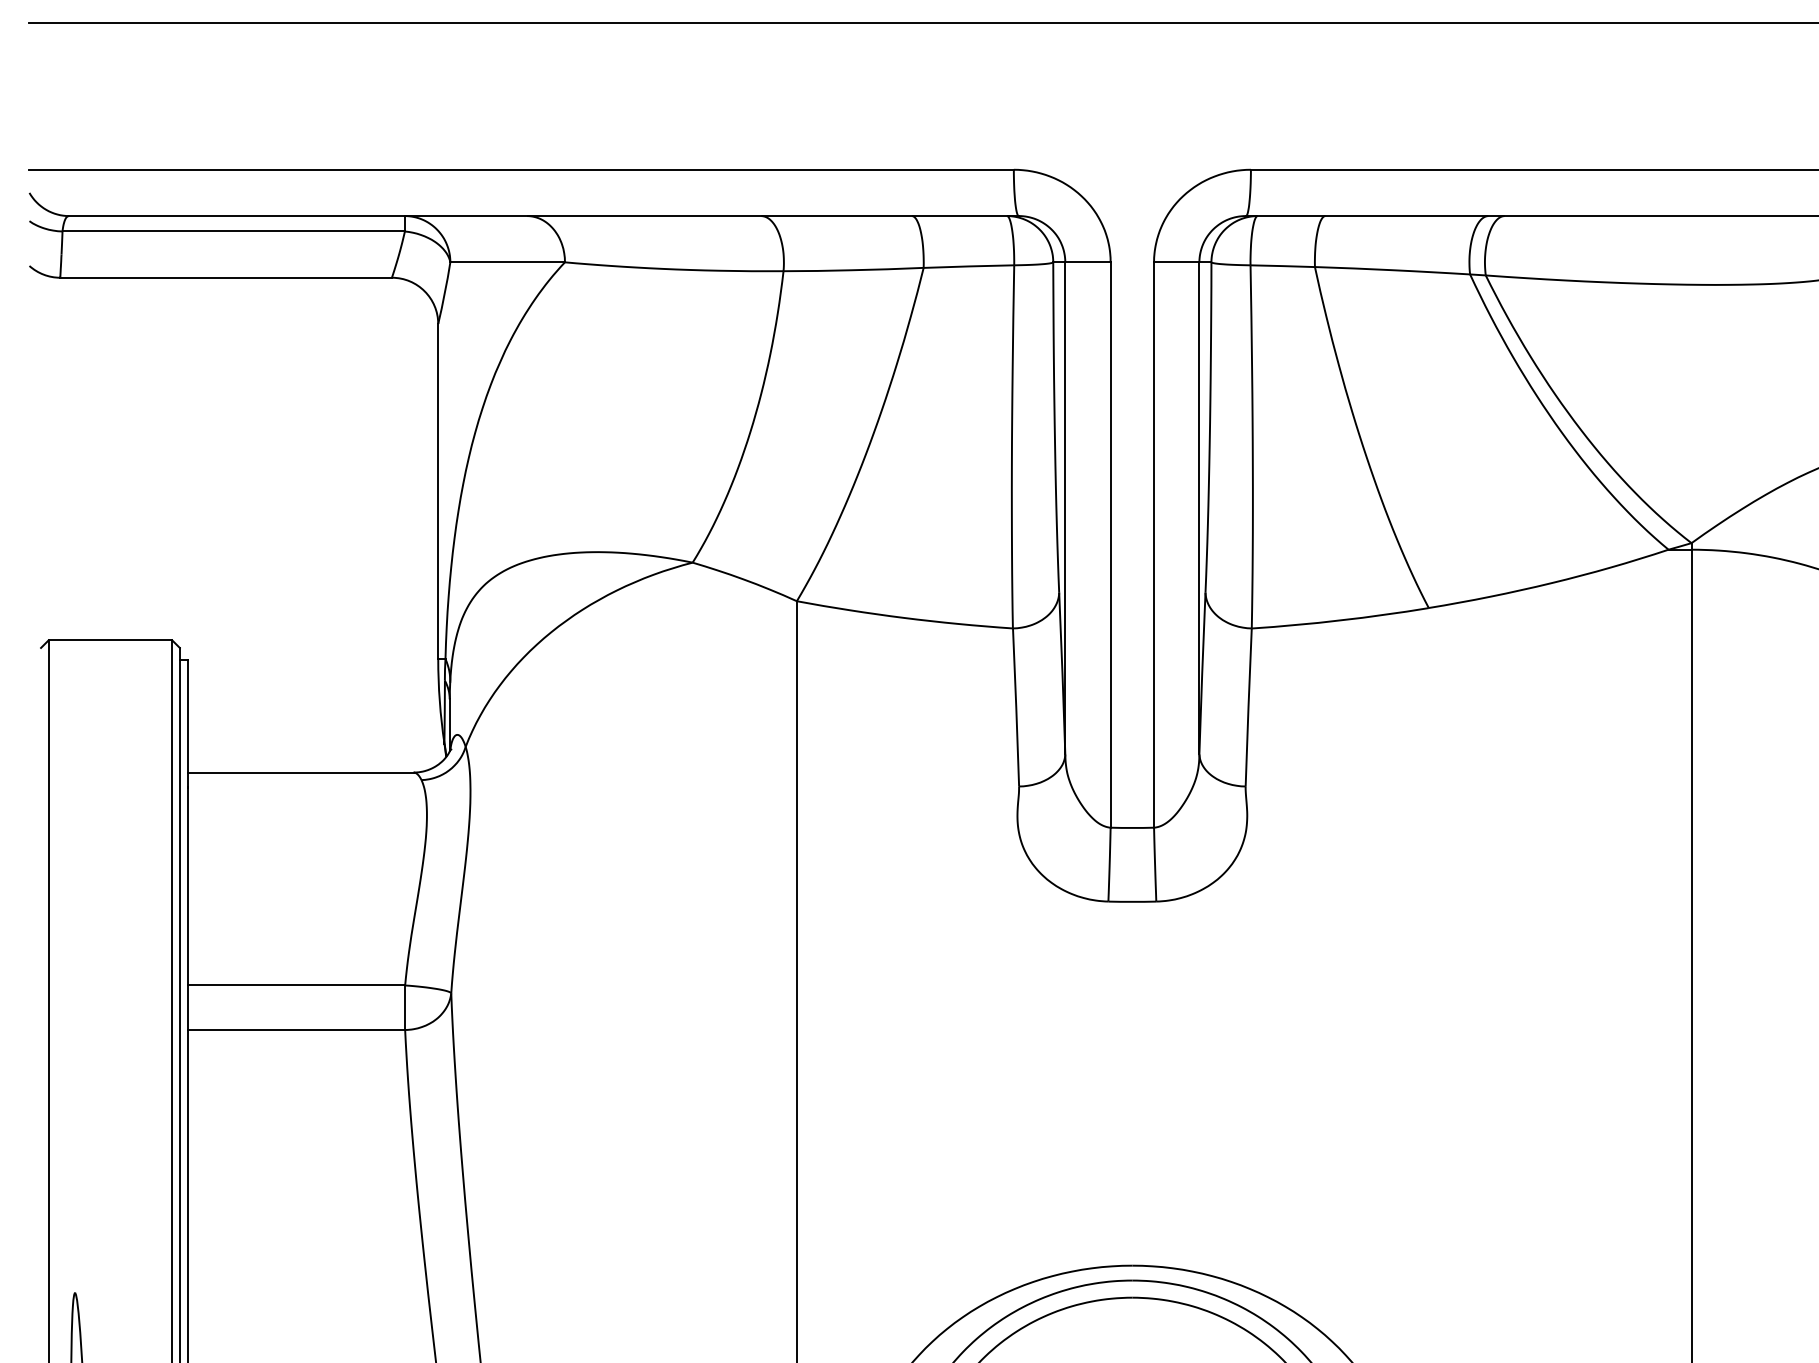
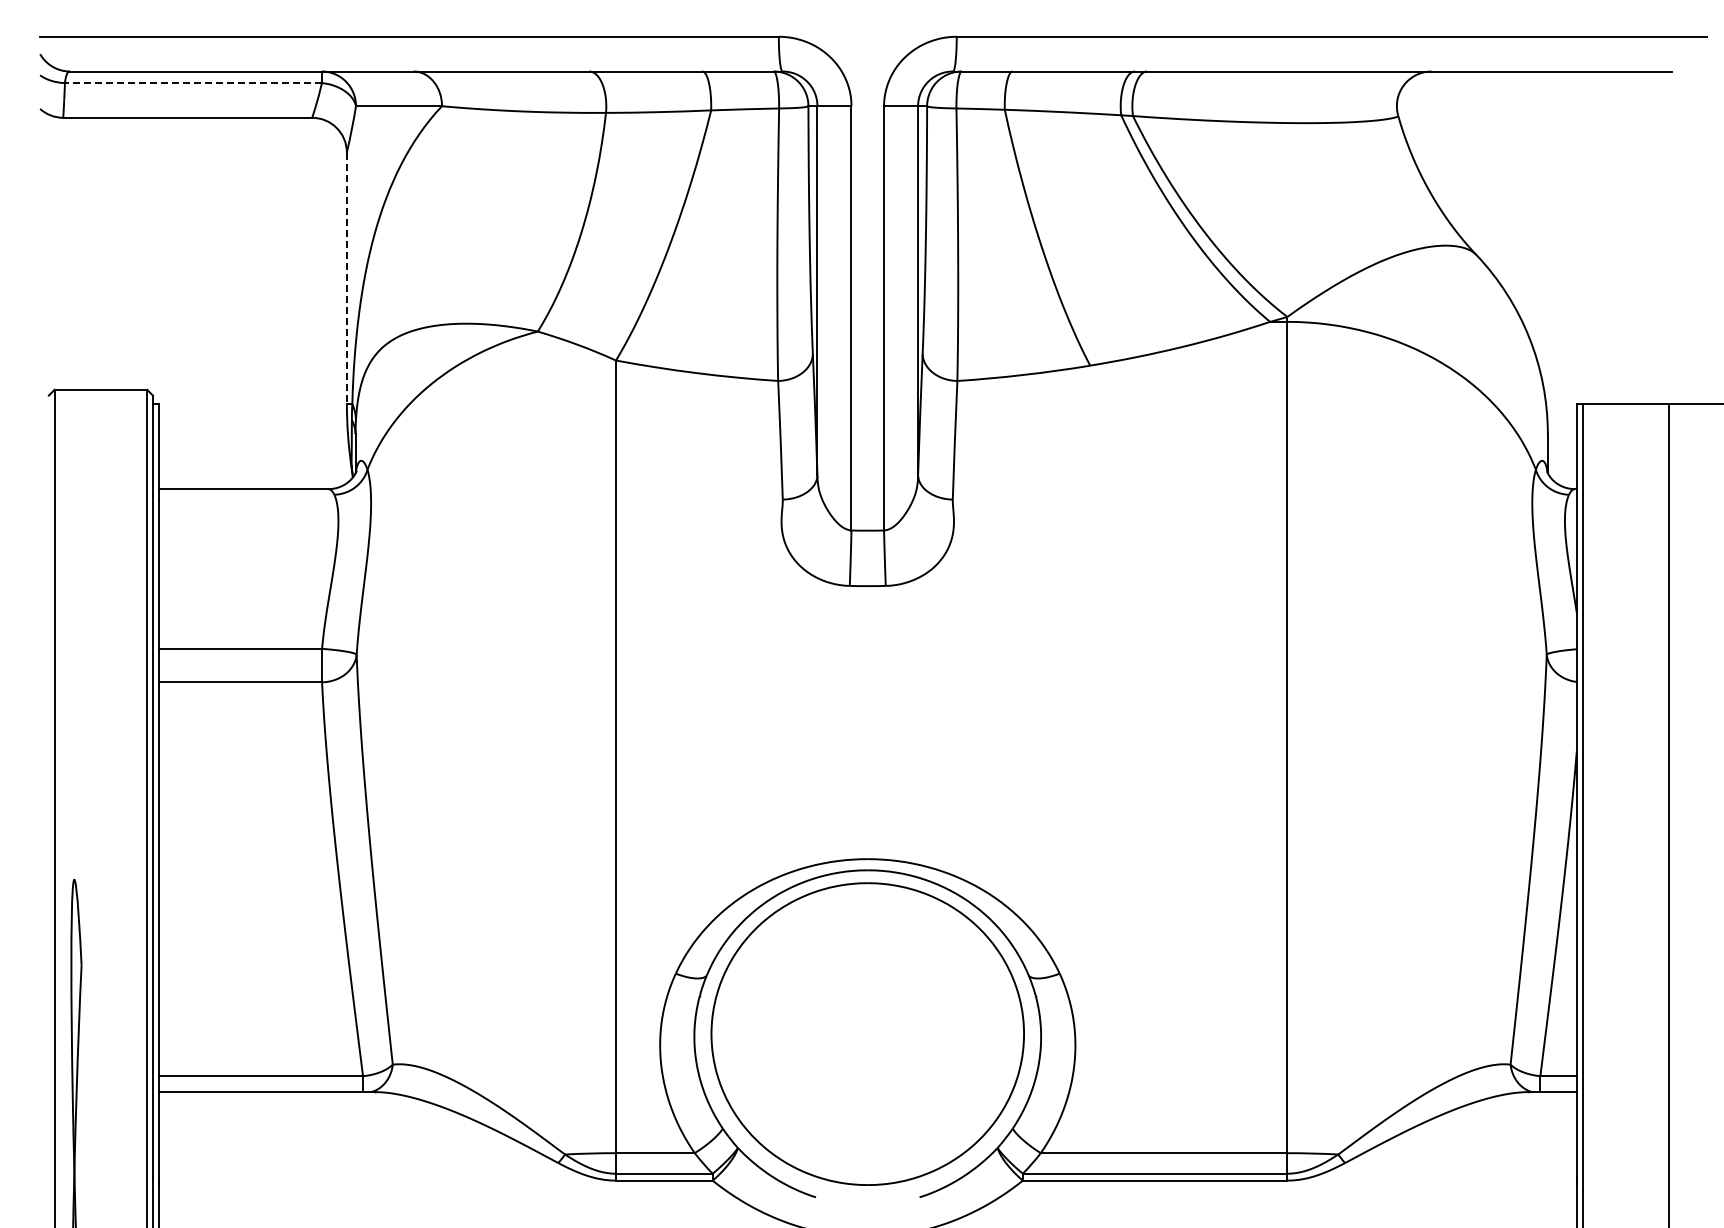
line: (232, 232) -> (192, 83), solid -> dashed
line: (437, 491) -> (346, 278), solid -> dashed

